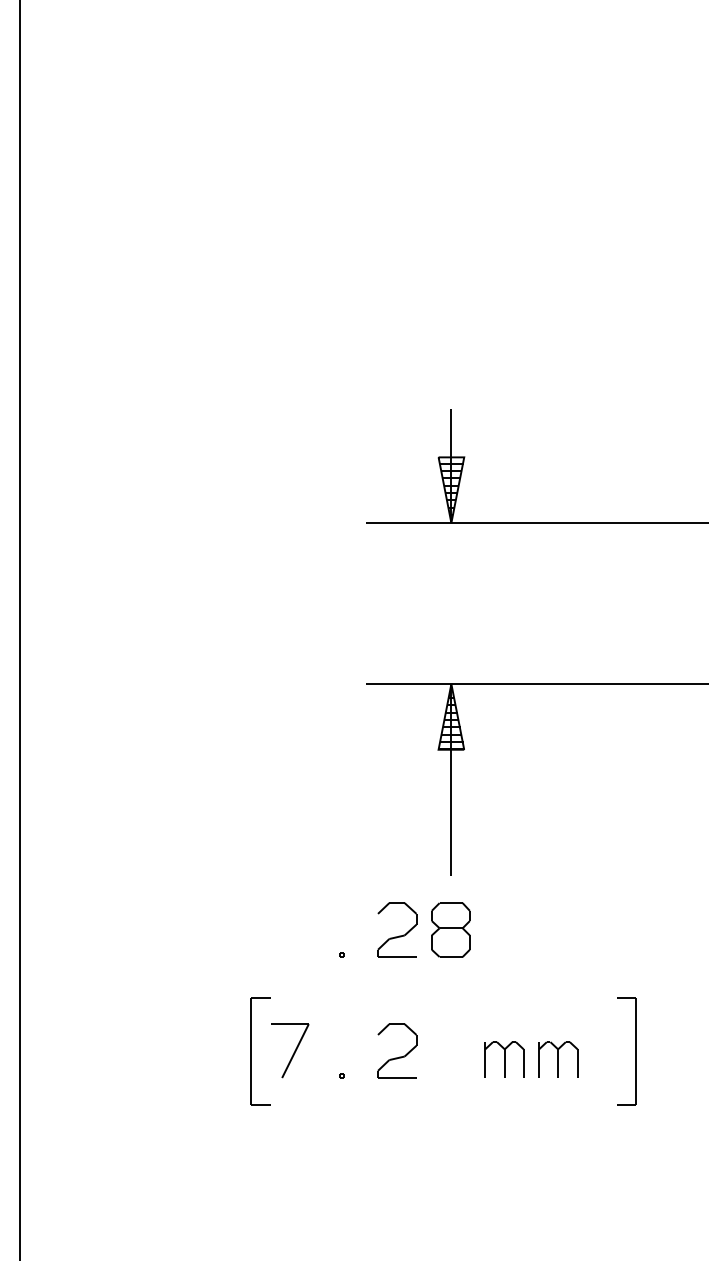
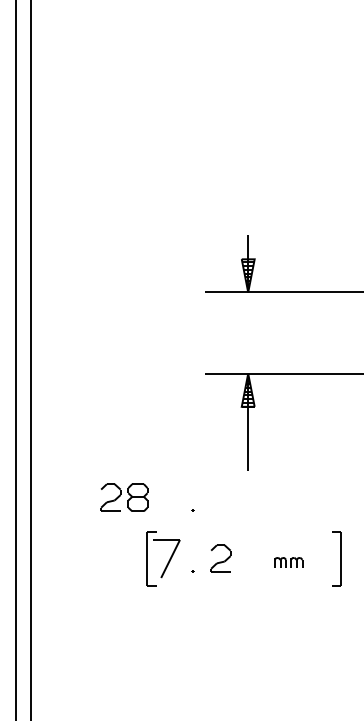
part: (424, 929) -> (124, 497), moved
part: (289, 1050) -> (166, 558), size x1.4
part: (531, 1058) -> (288, 562), size x0.6

